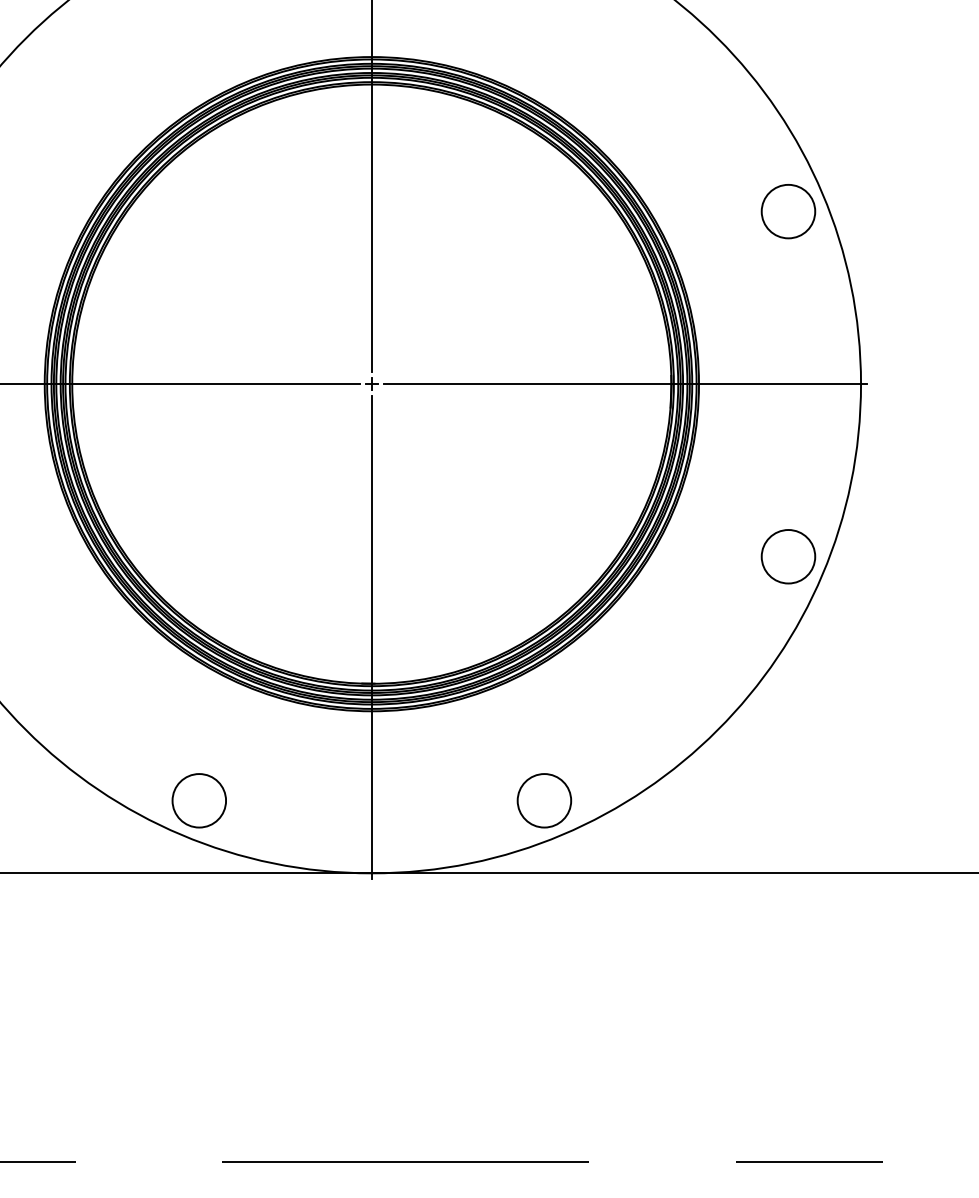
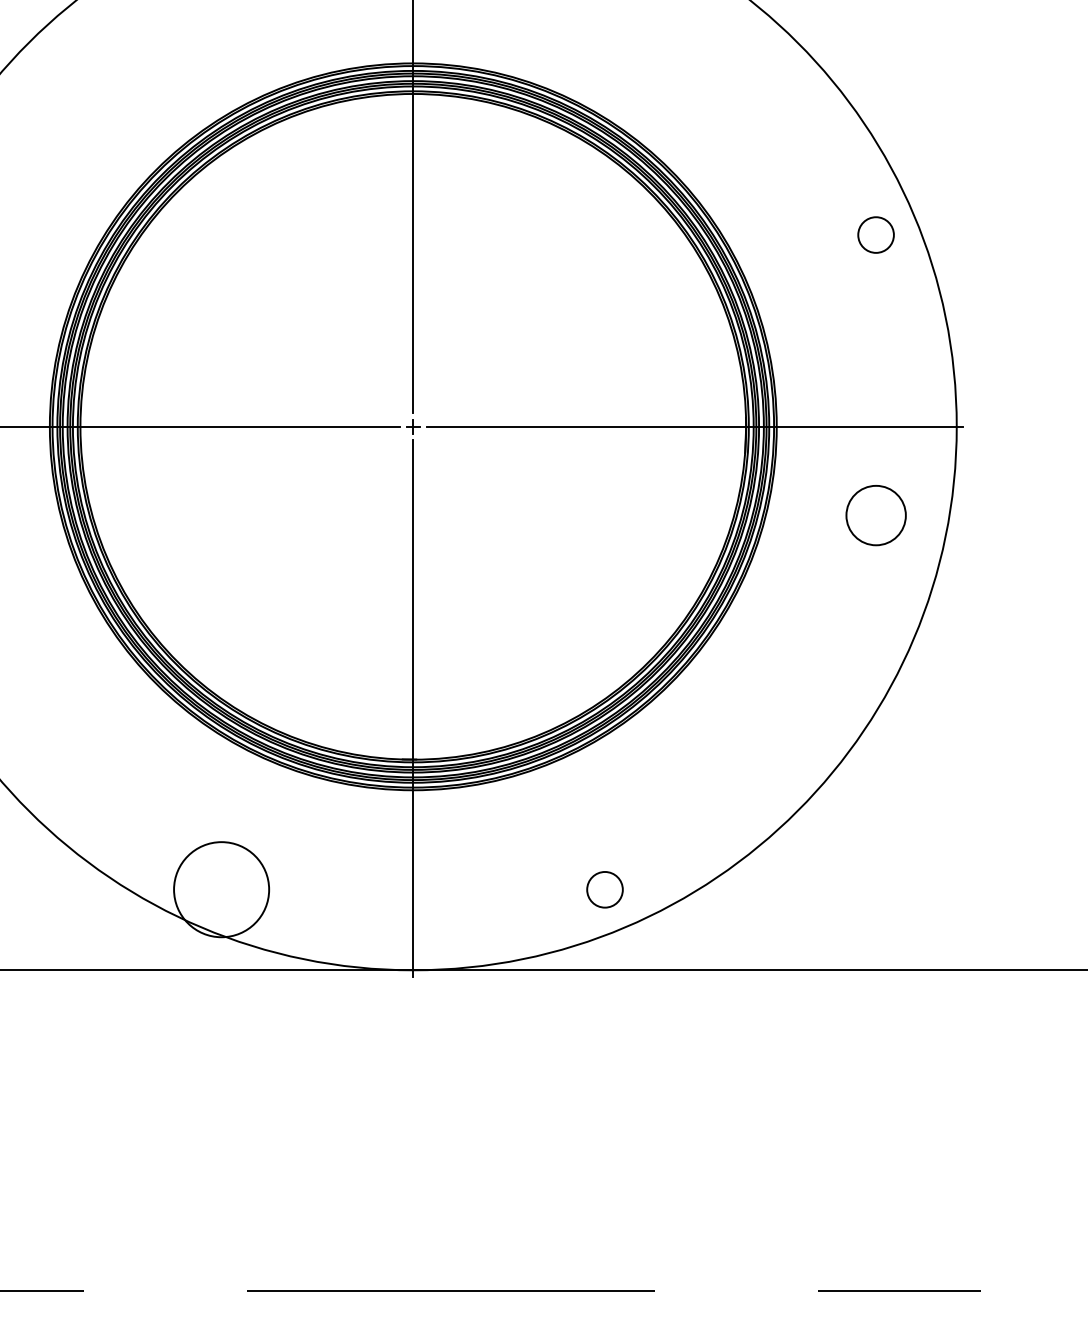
circle: (787, 211) -> (875, 234), size x0.6
circle: (787, 556) -> (875, 515), moved
circle: (199, 800) -> (221, 889), size x1.6
circle: (543, 800) -> (604, 889), size x0.6

